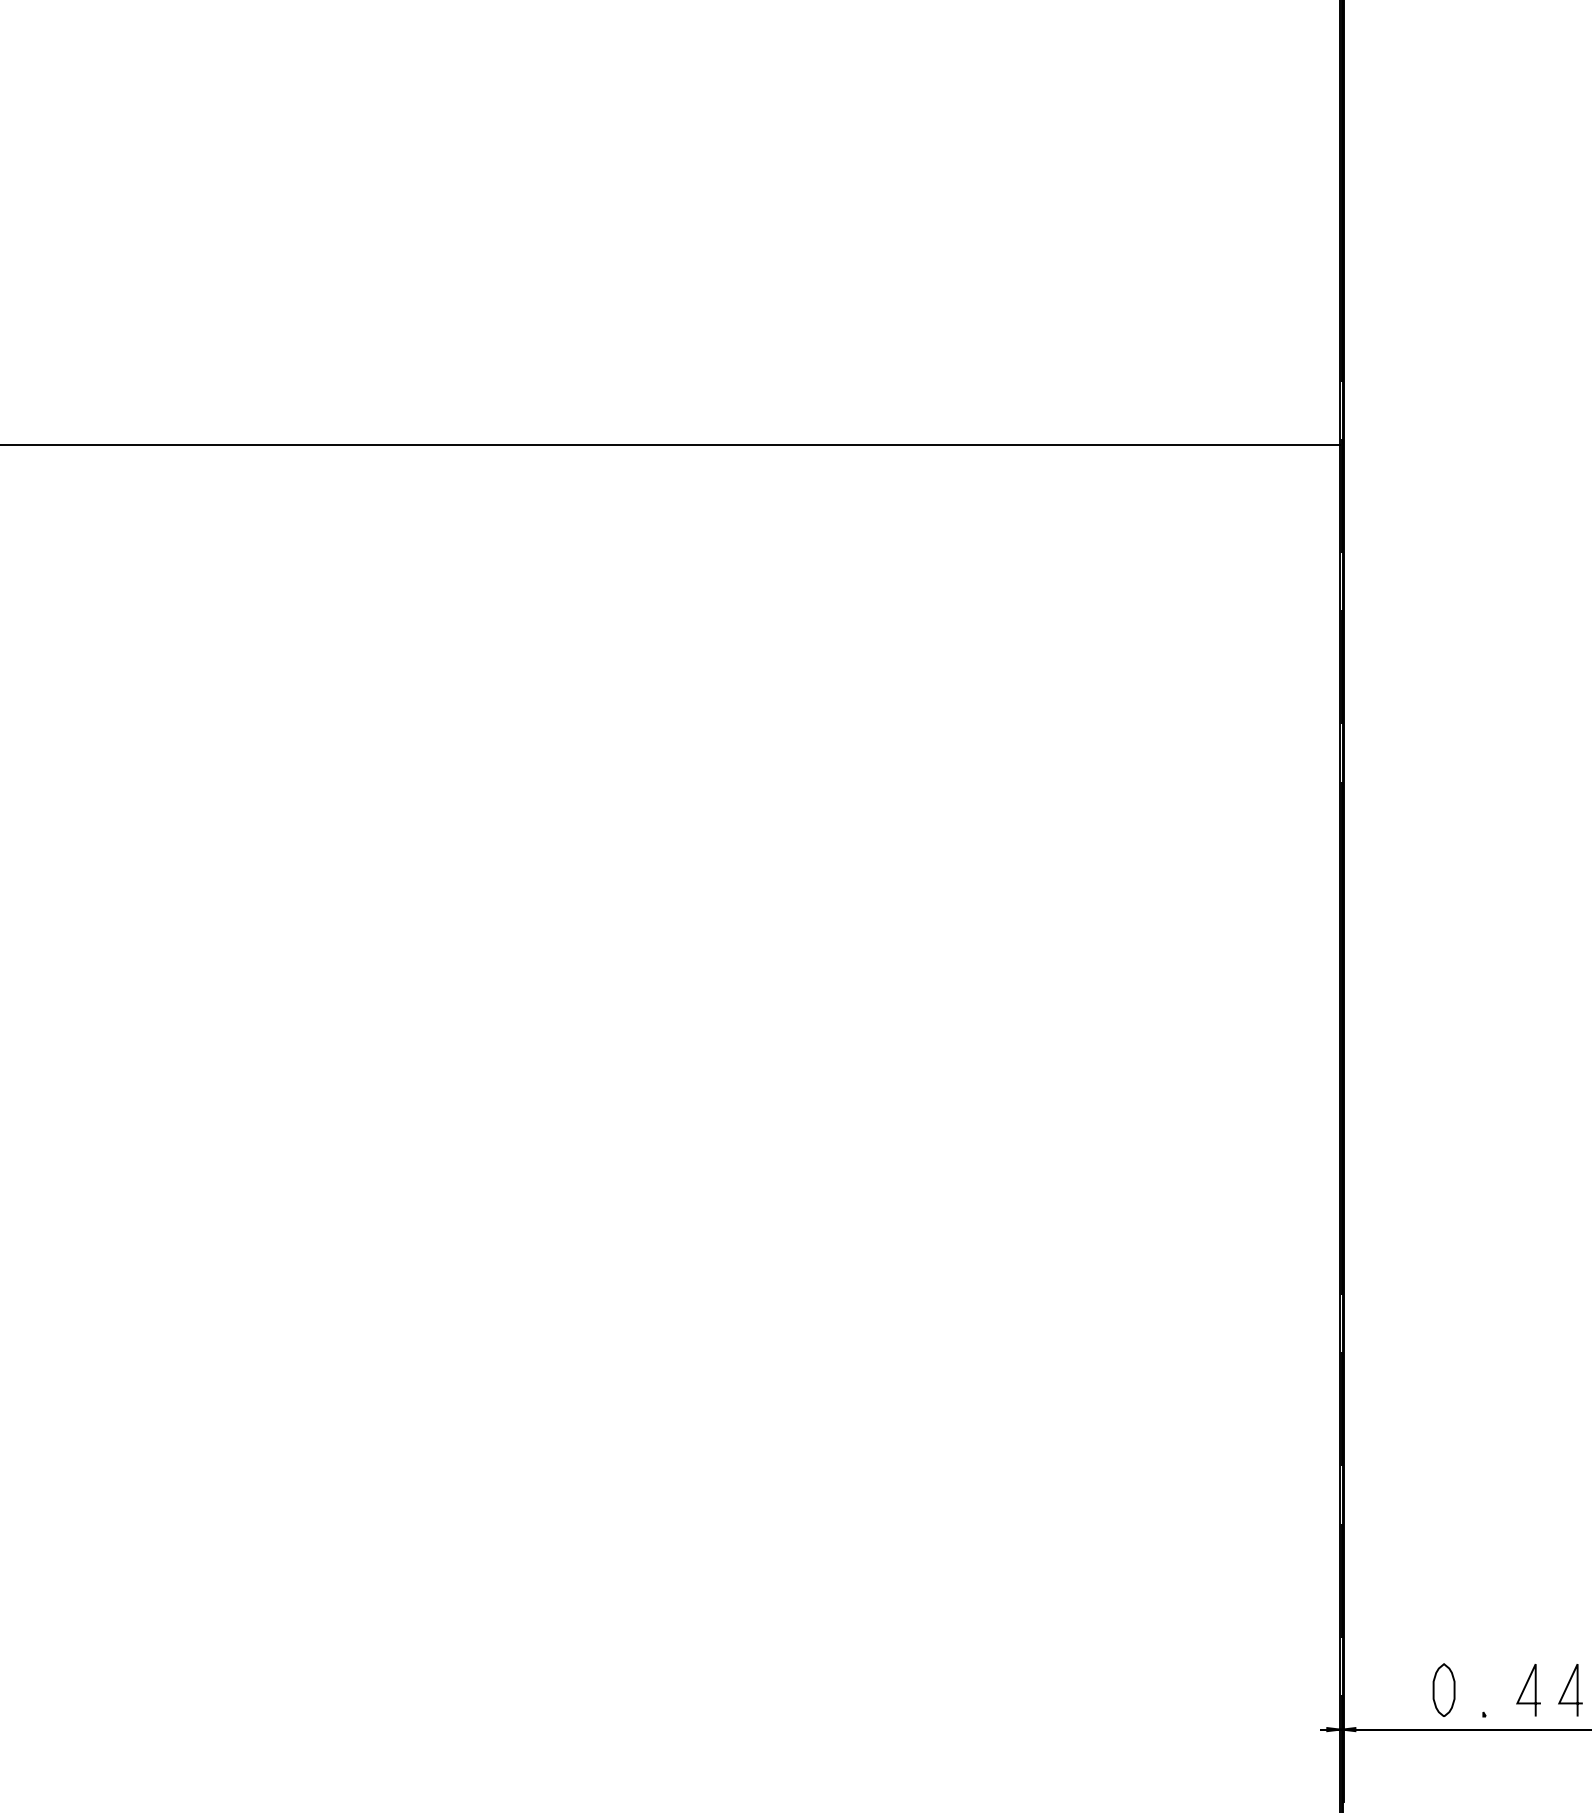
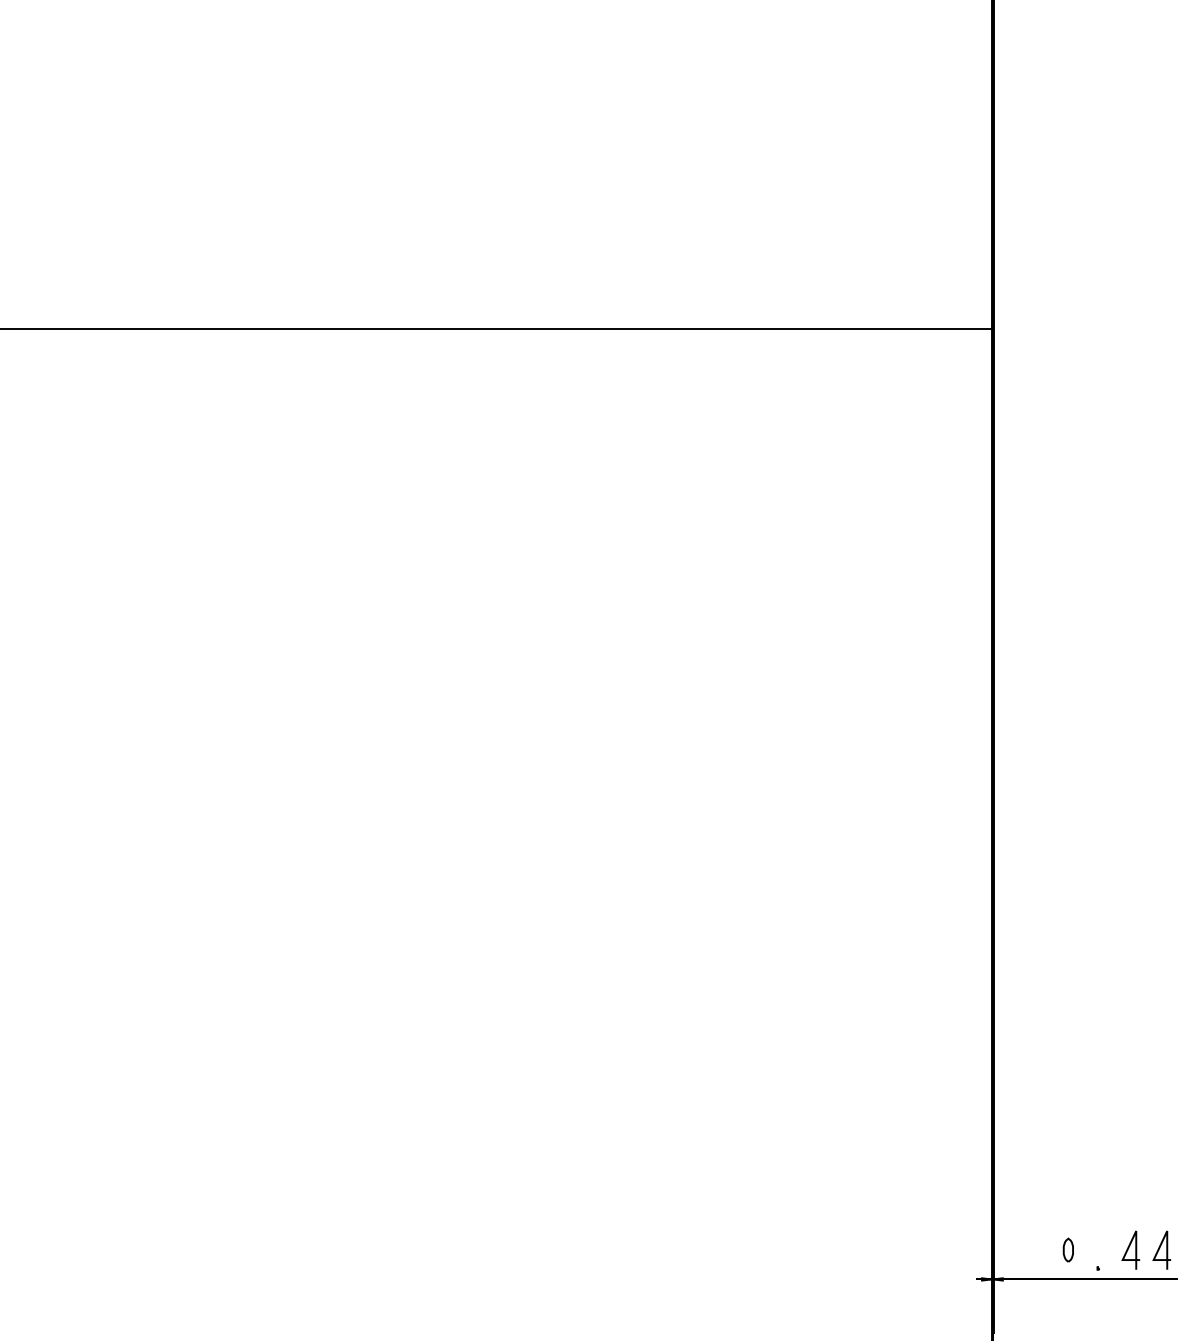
part: (1443, 1689) -> (1068, 1249), size x0.6

